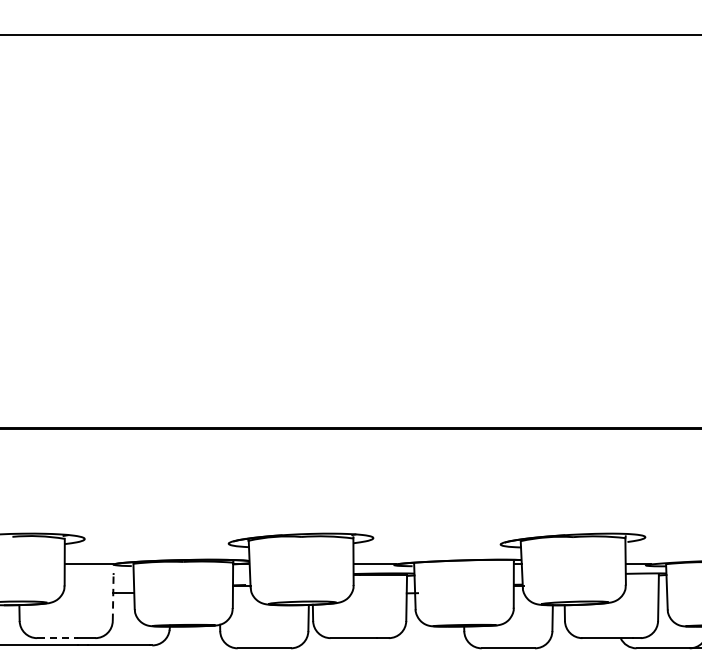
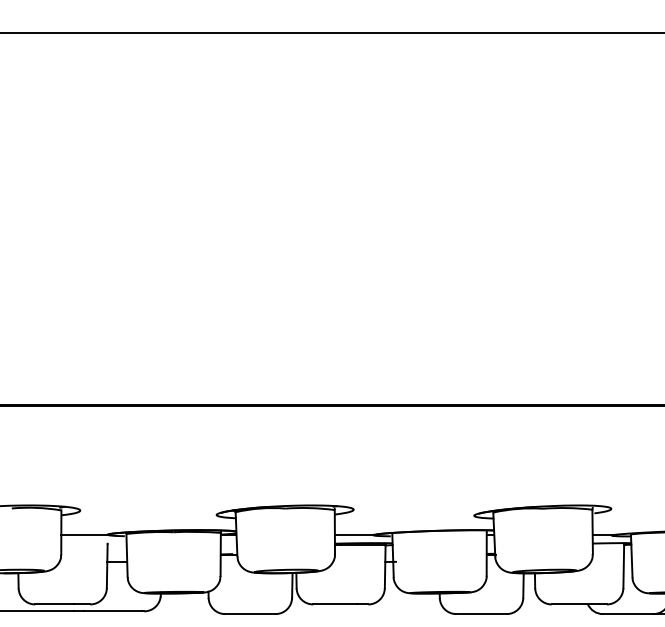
line: (113, 598) -> (107, 566), dashed -> solid
line: (58, 638) -> (55, 604), dashed -> solid

